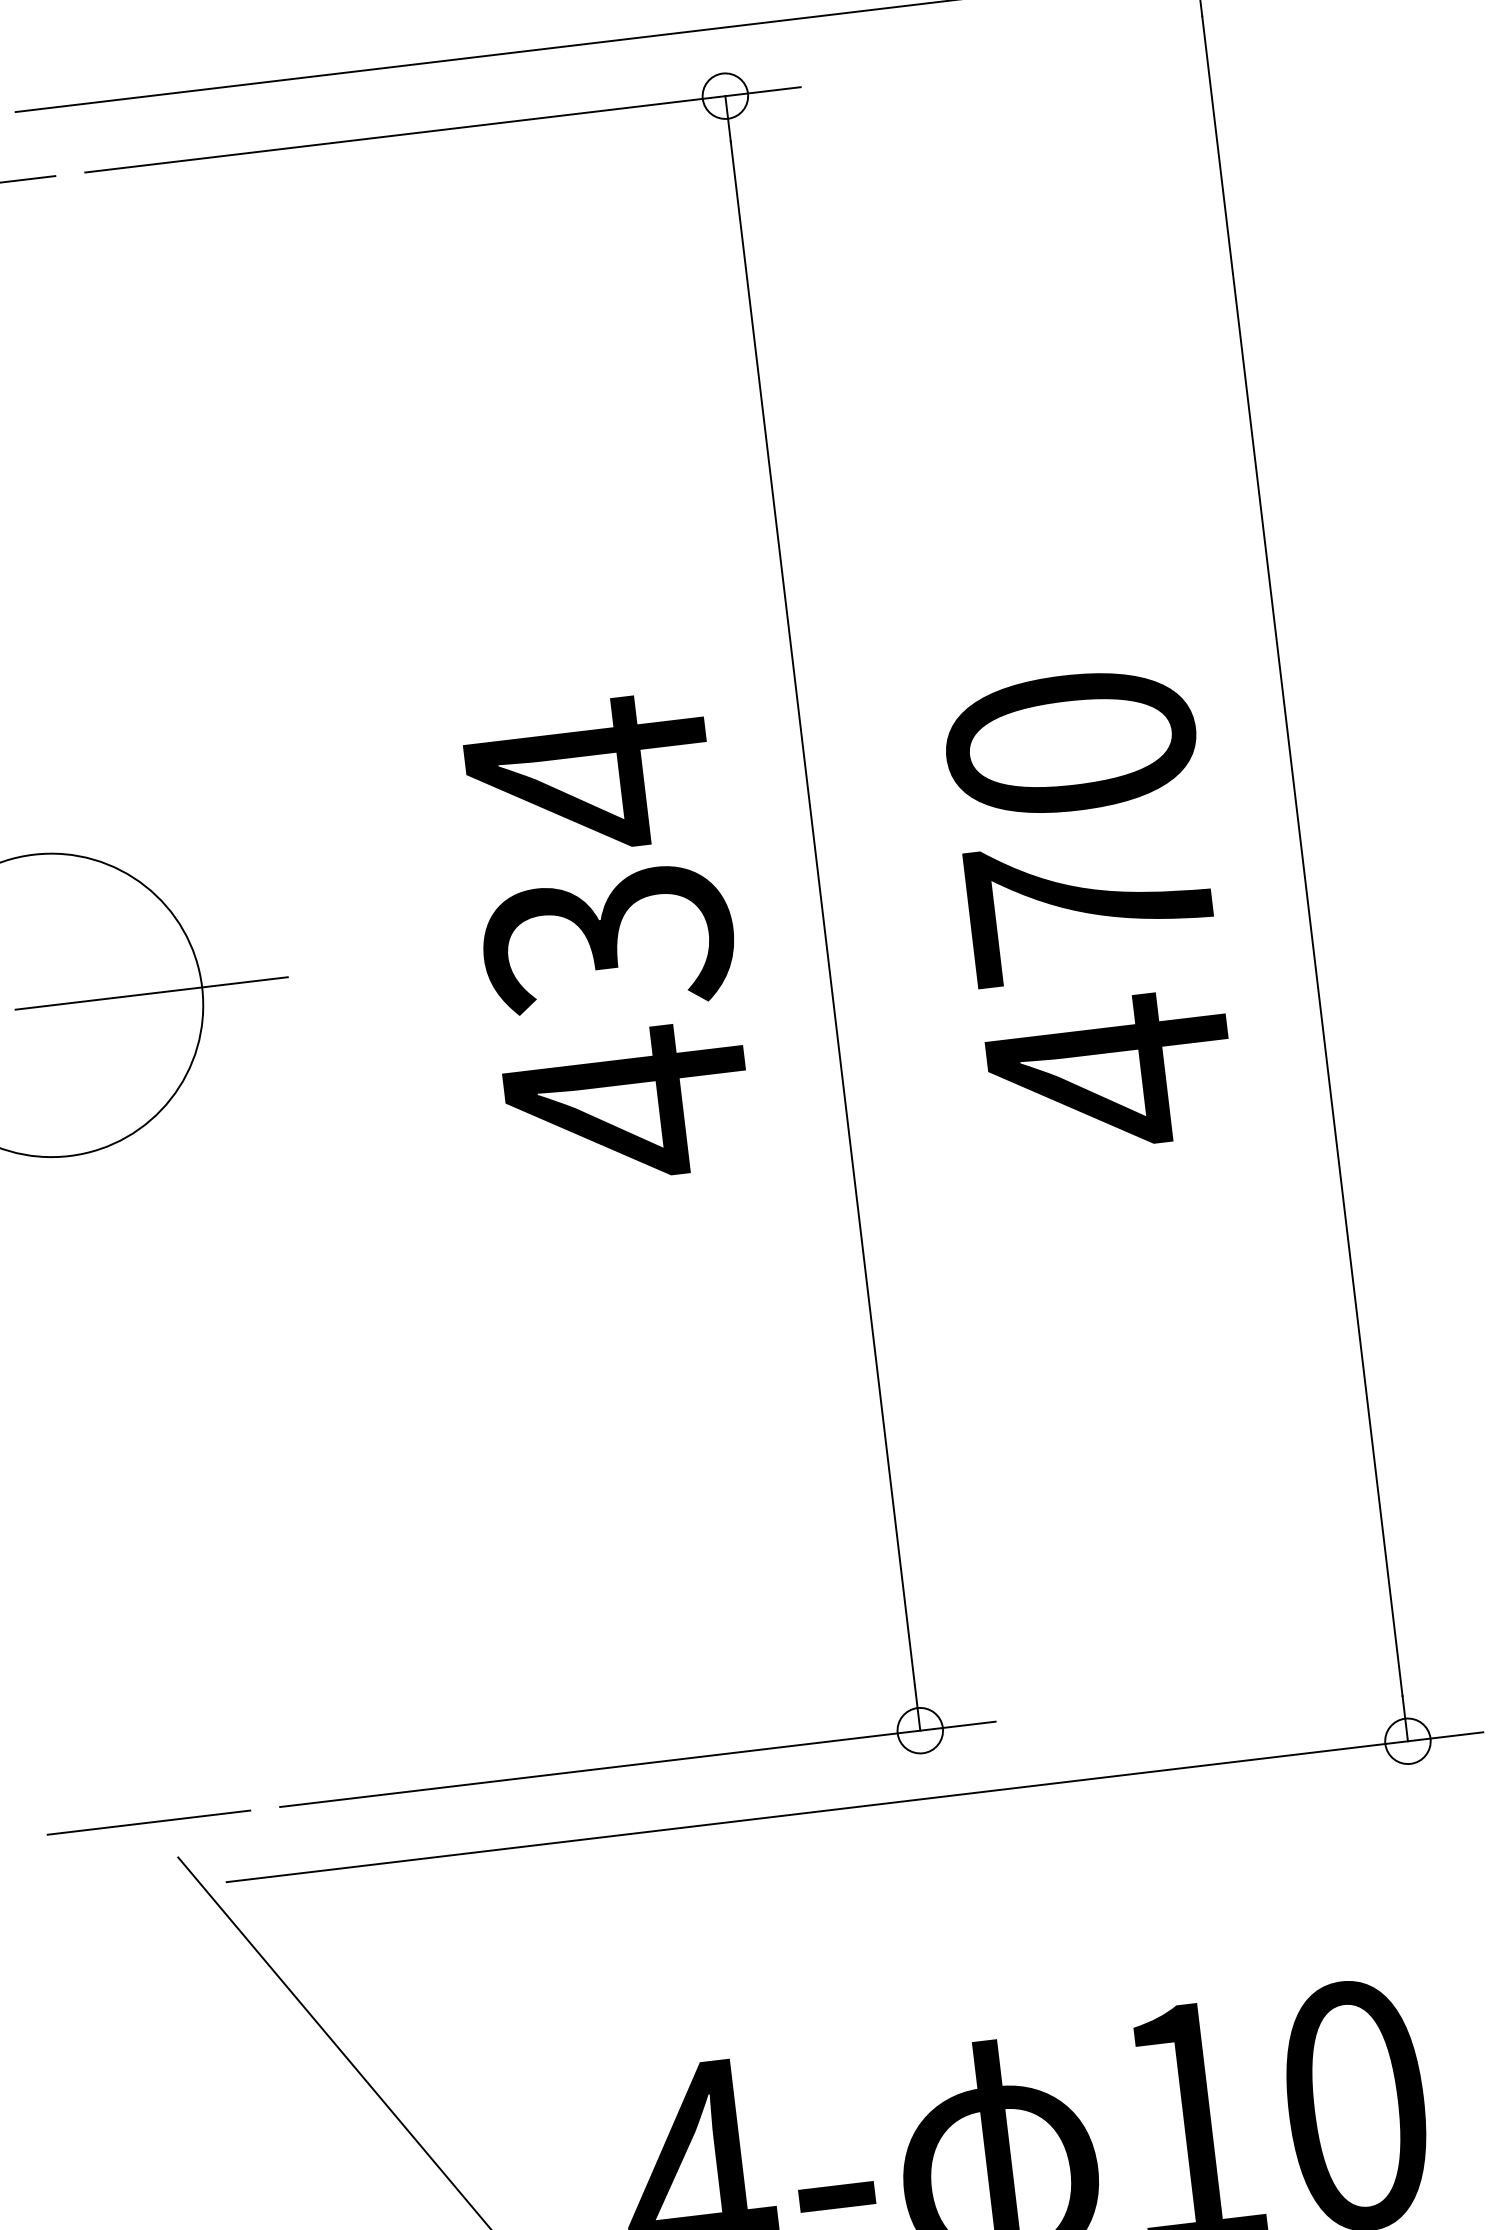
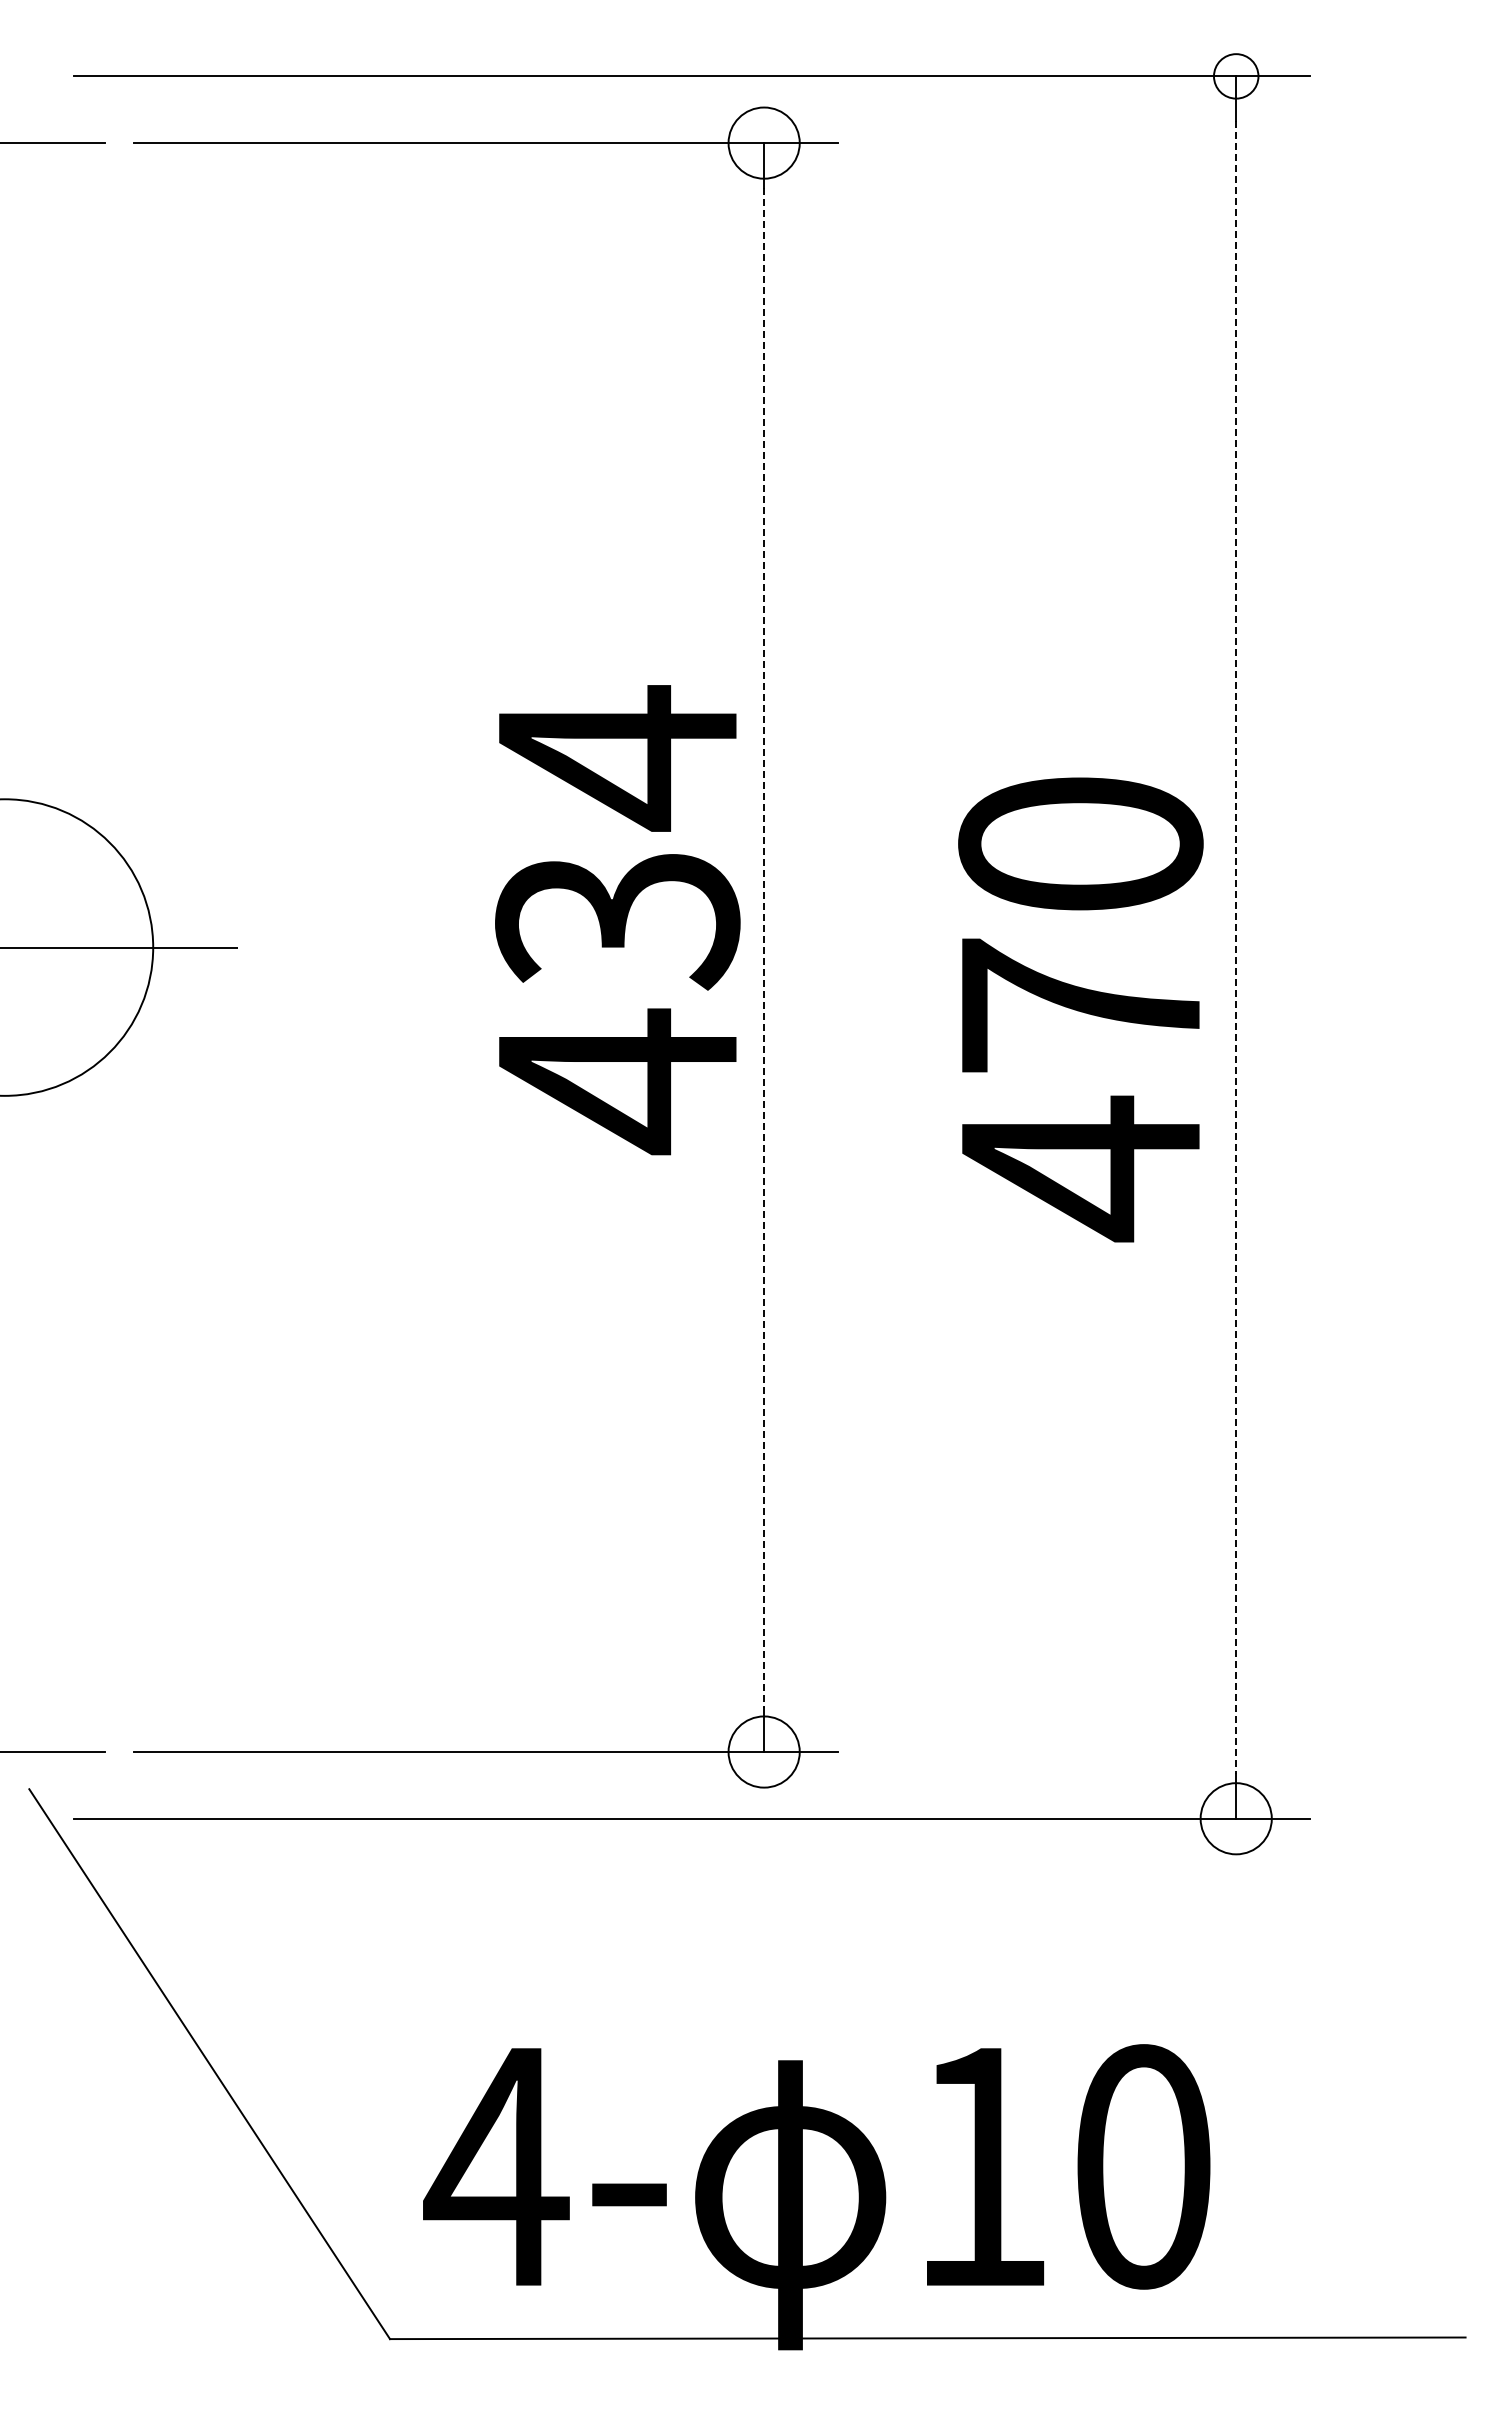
circle: (724, 95) -> (763, 142), size x1.6
line: (1302, 856) -> (1236, 947), solid -> dashed
text: (1090, 911) -> (1080, 1009), moved
line: (823, 913) -> (764, 947), solid -> dashed
text: (608, 941) -> (617, 920), moved
circle: (919, 1730) -> (763, 1751), size x1.6
circle: (1407, 1741) -> (1235, 1818), size x1.6

